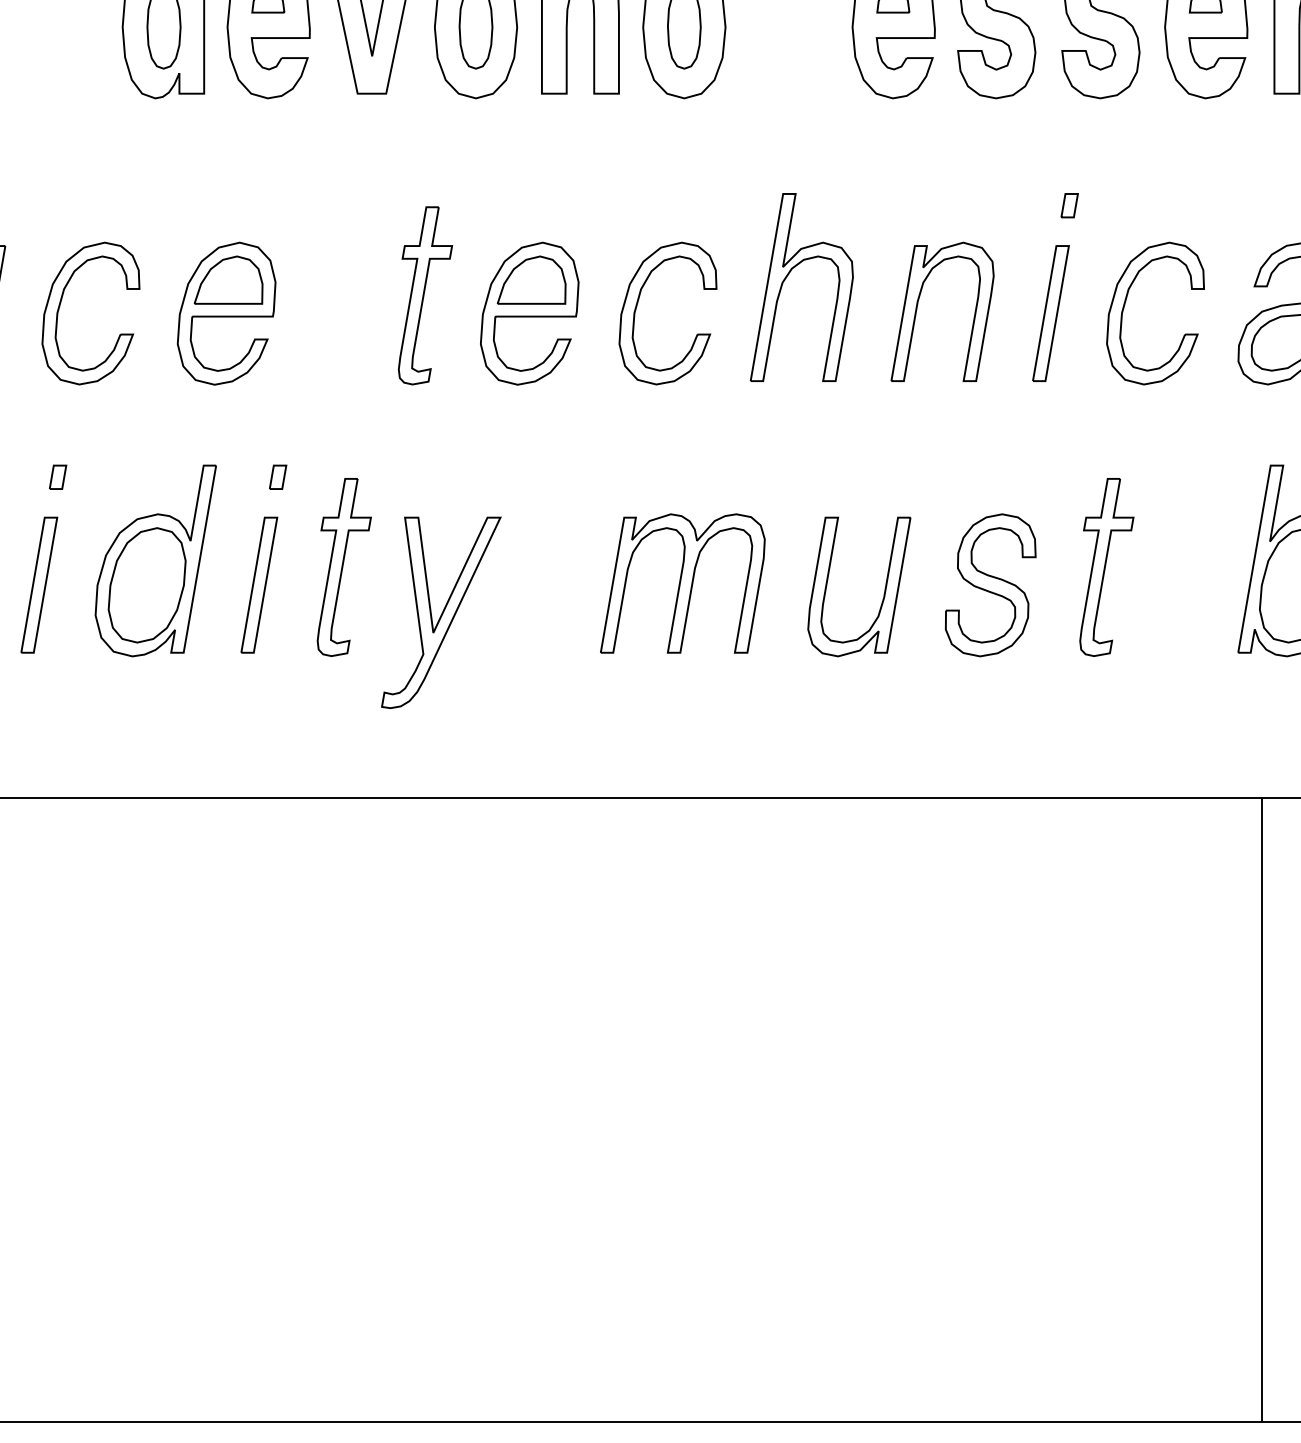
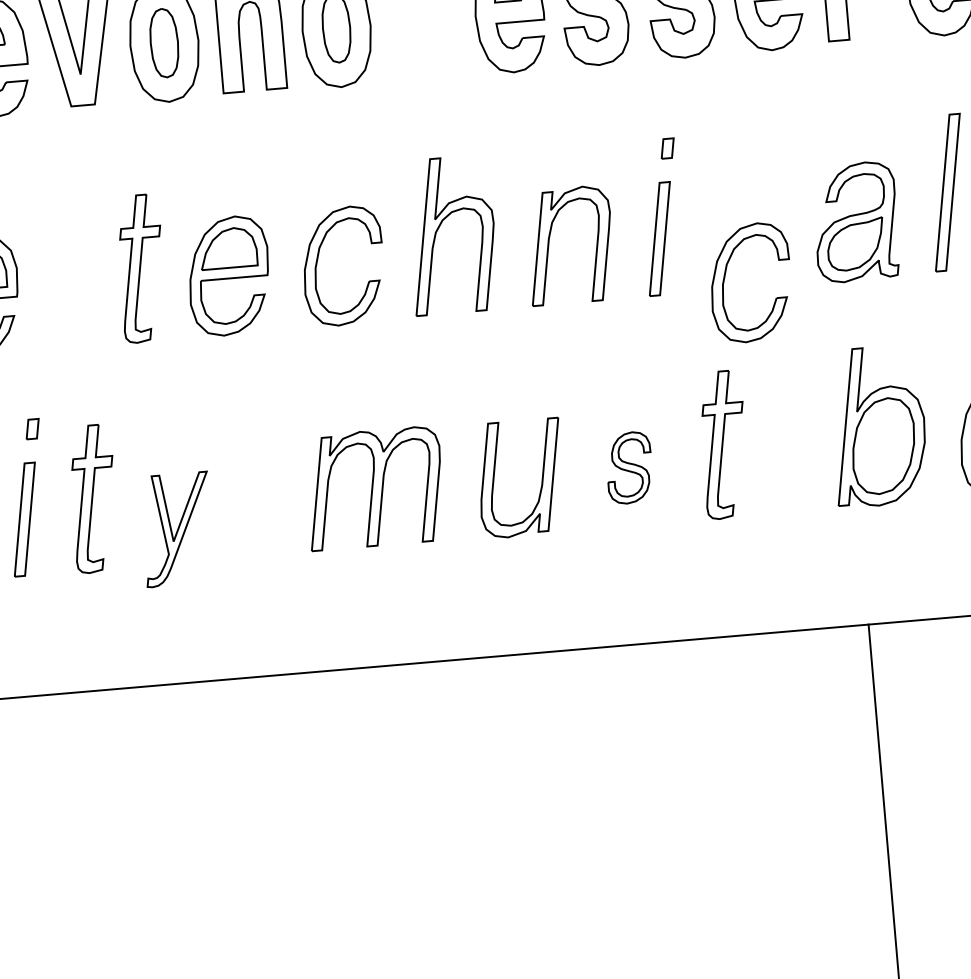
part: (1125, 305) -> (725, 278), moved
part: (990, 585) -> (629, 468), size x0.6
part: (441, 612) -> (177, 529), size x0.7

